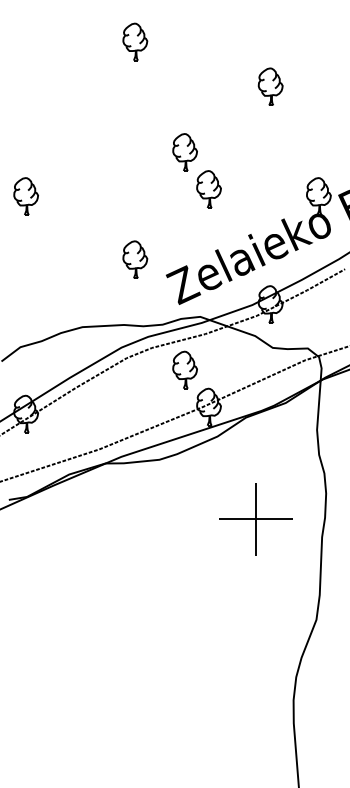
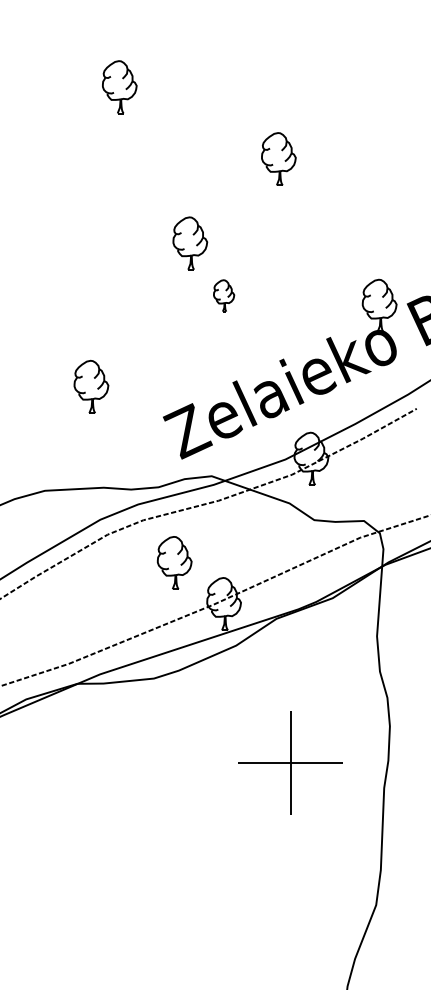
part: (270, 86) -> (278, 158), moved
part: (208, 189) -> (223, 295), size x0.6
part: (135, 259) -> (91, 386), moved
part: (184, 369) -> (173, 562), moved

